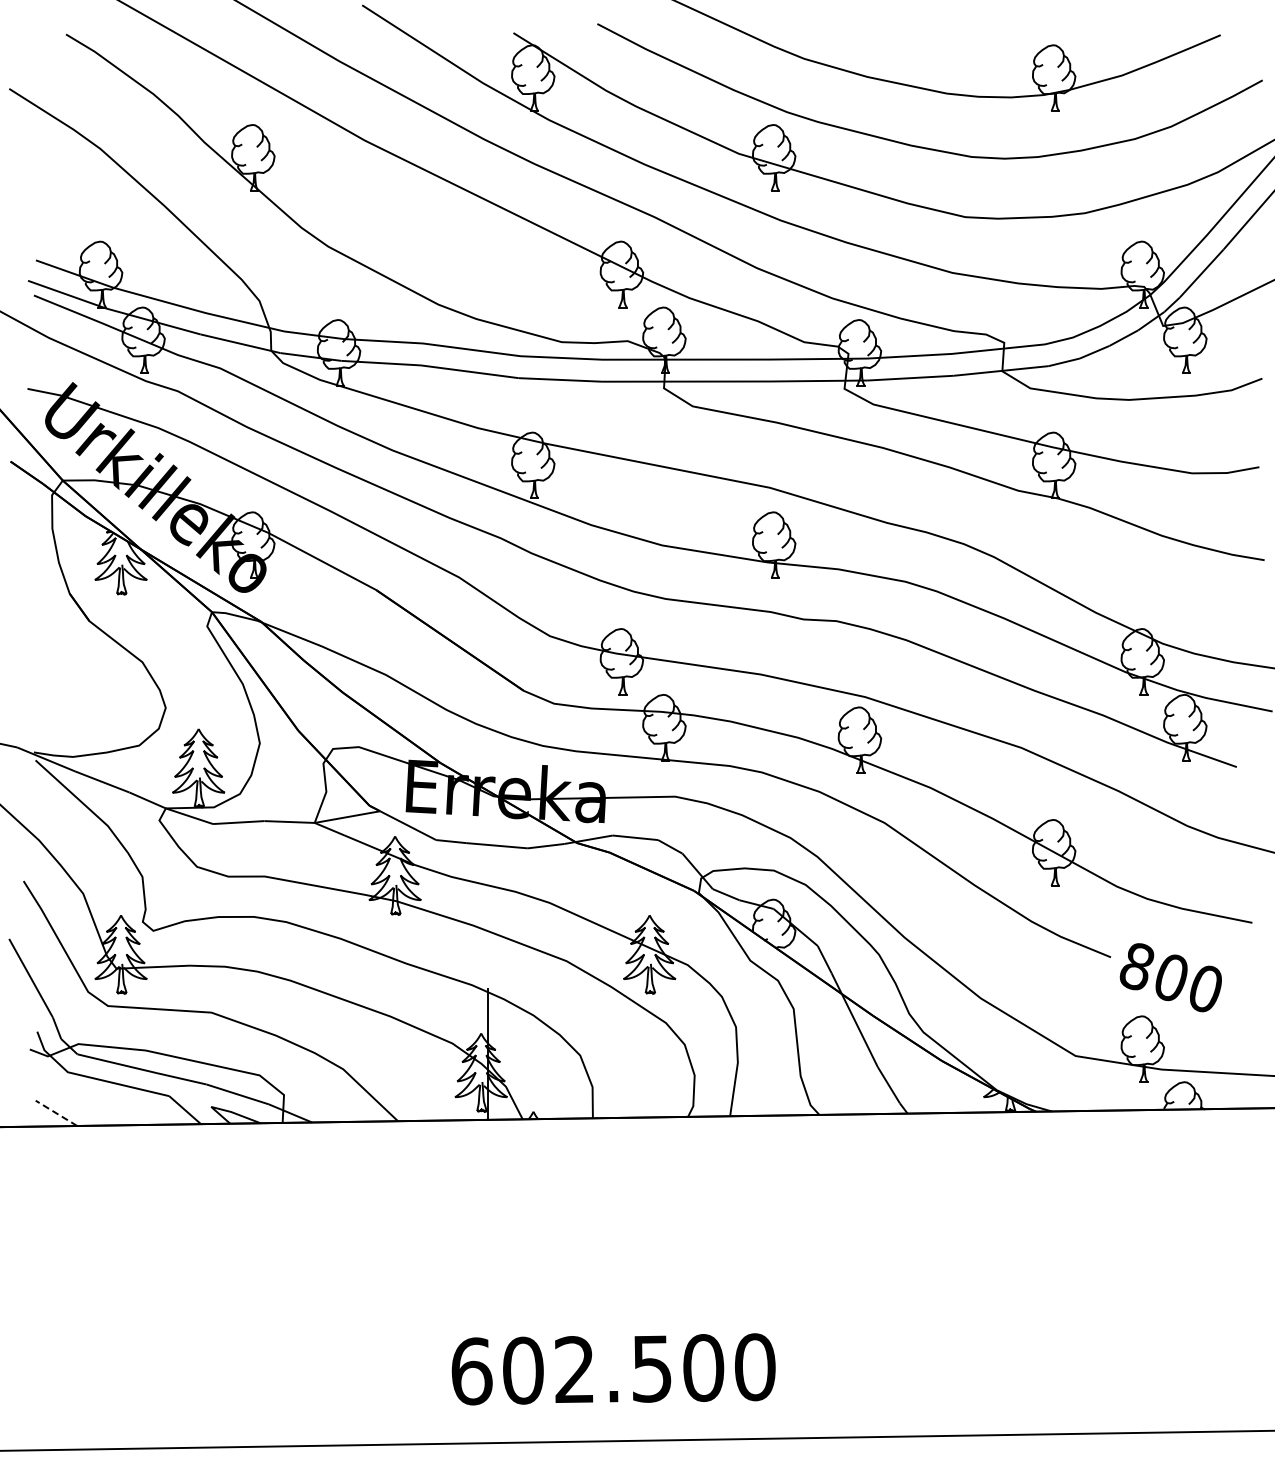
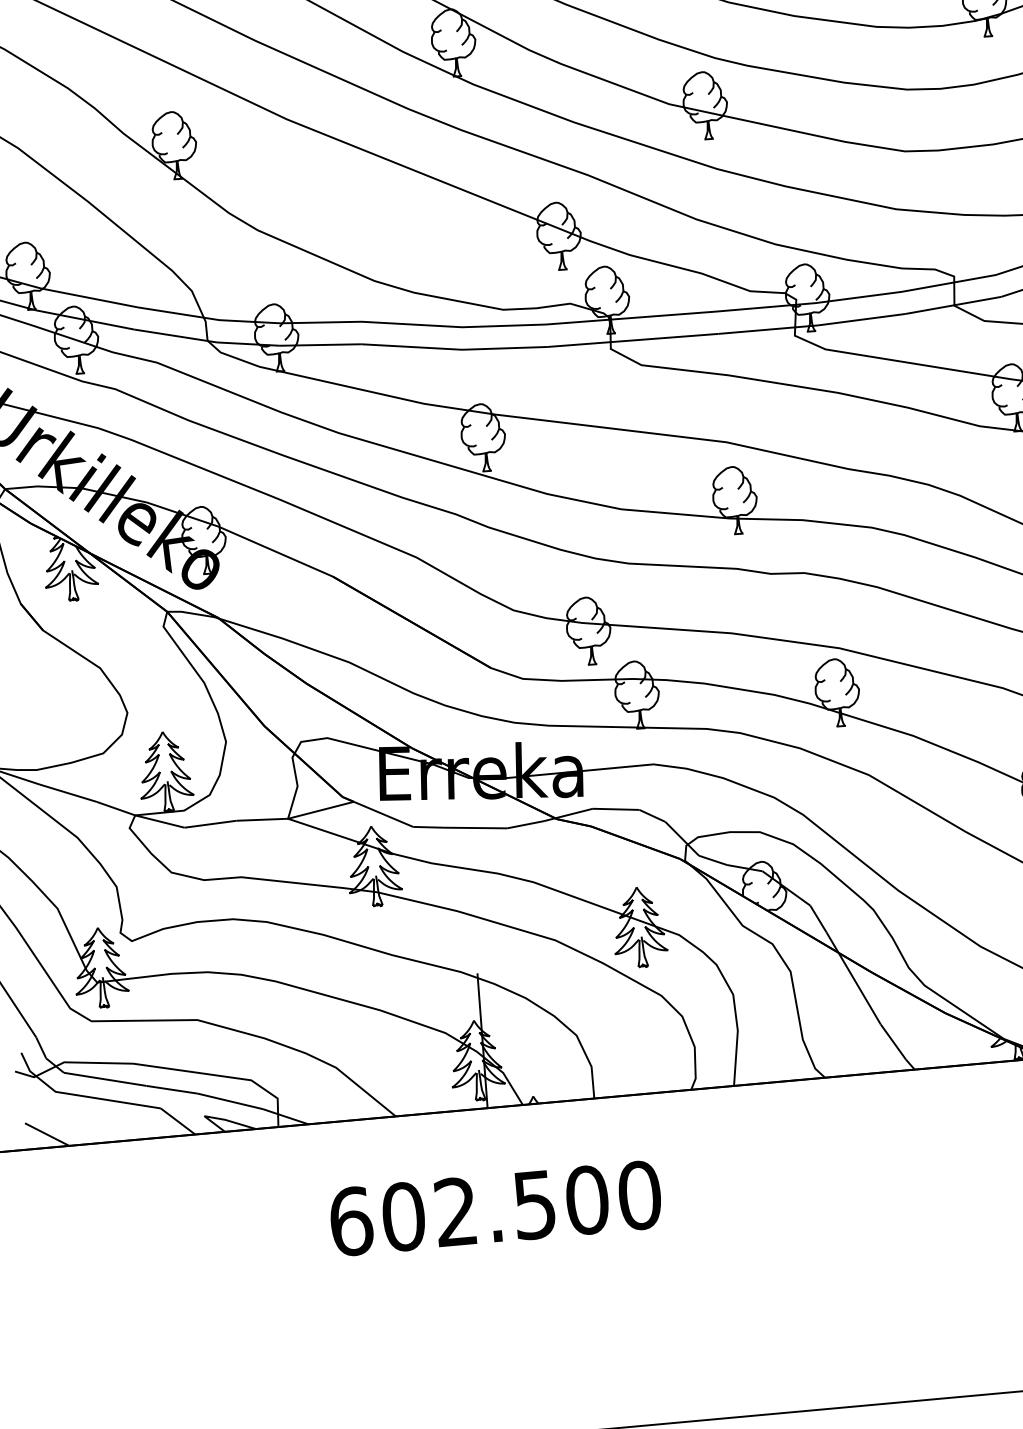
line: (56, 1113) -> (47, 1134), dashed -> solid
text: (613, 1369) -> (495, 1208), moved

